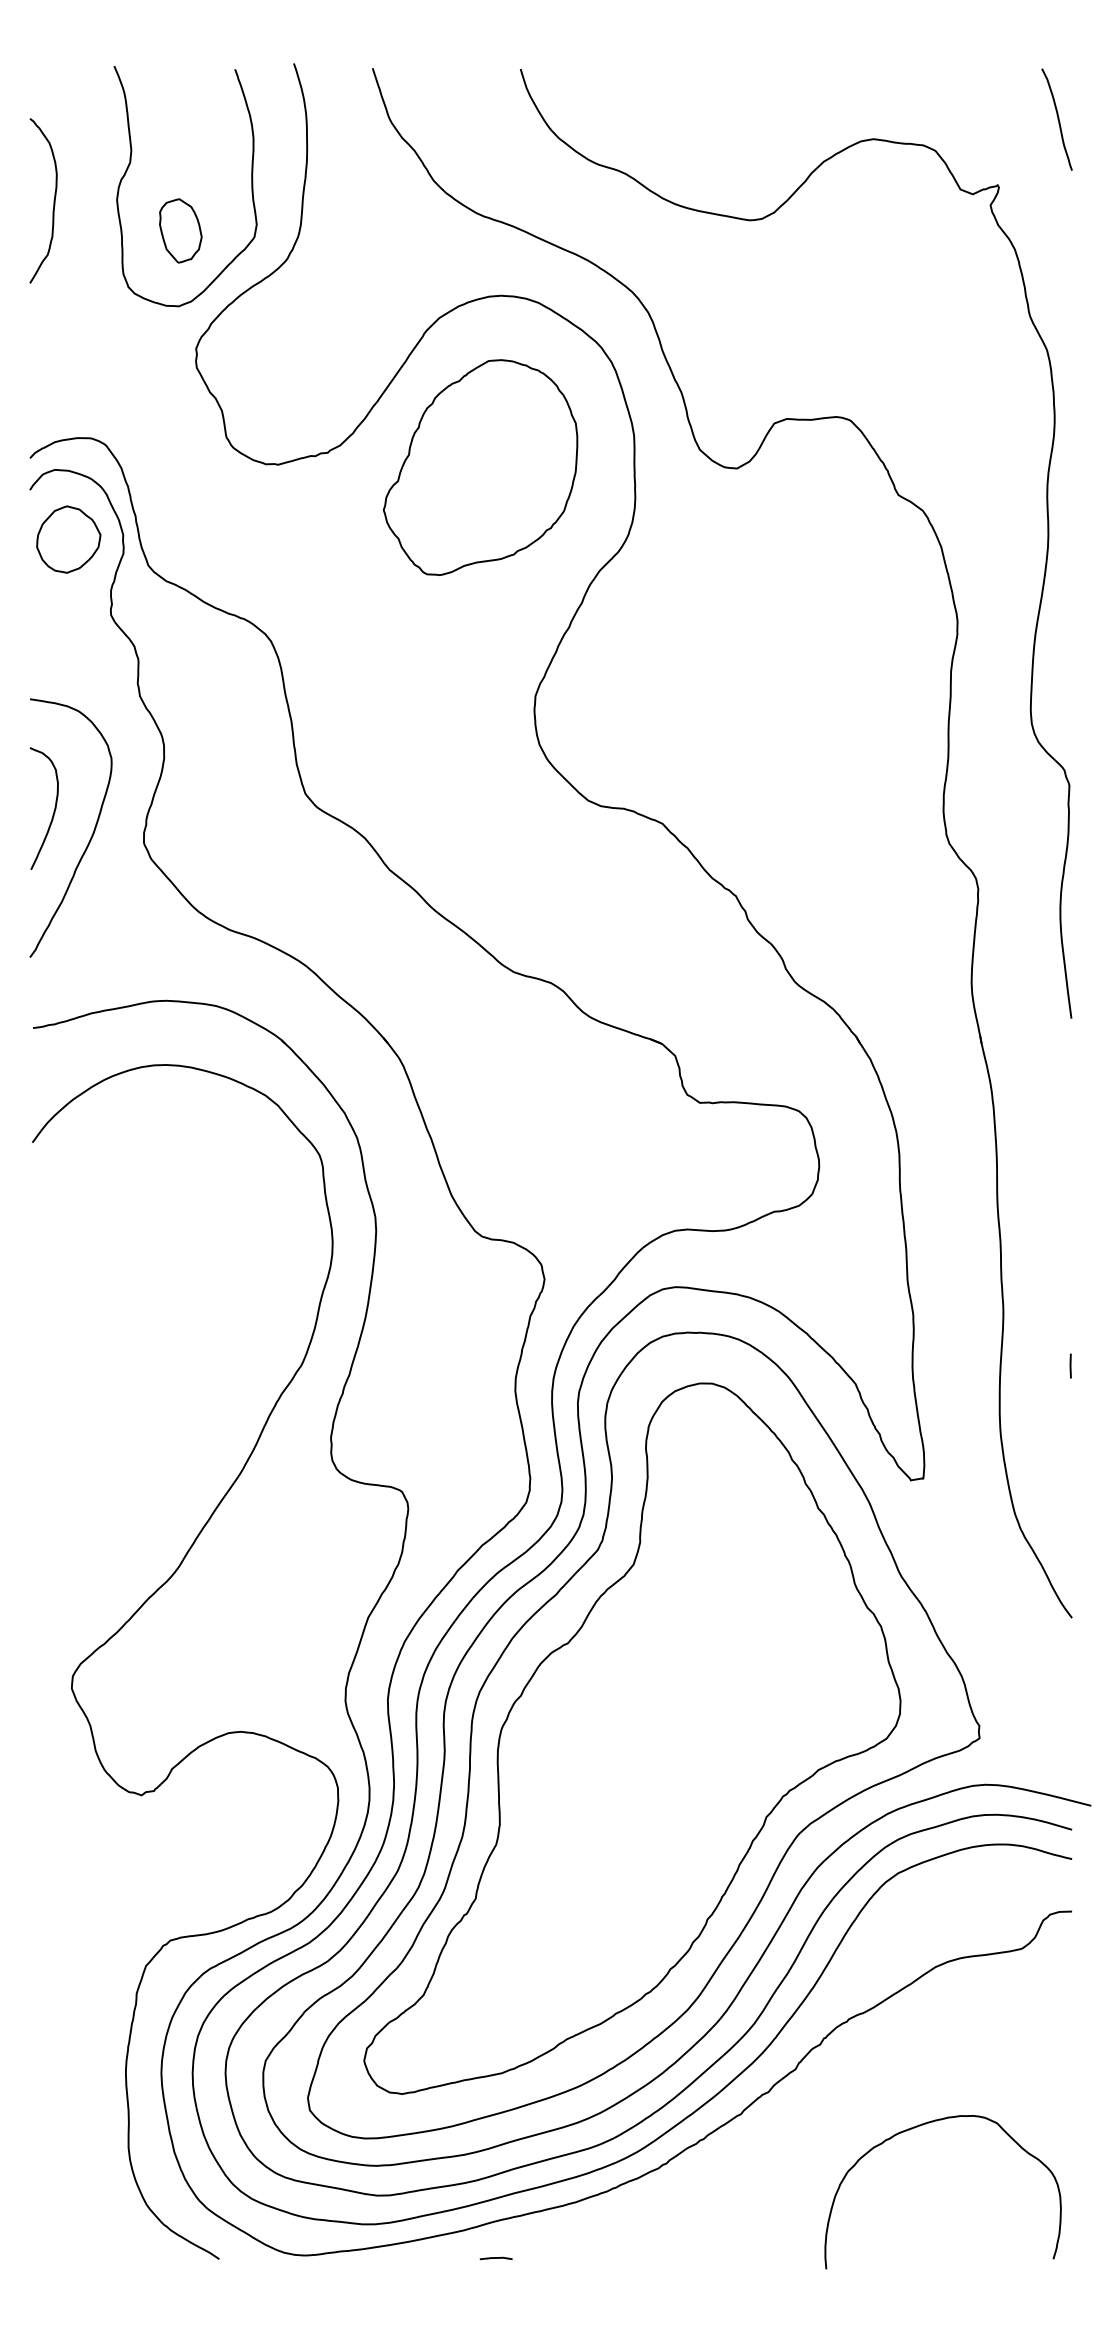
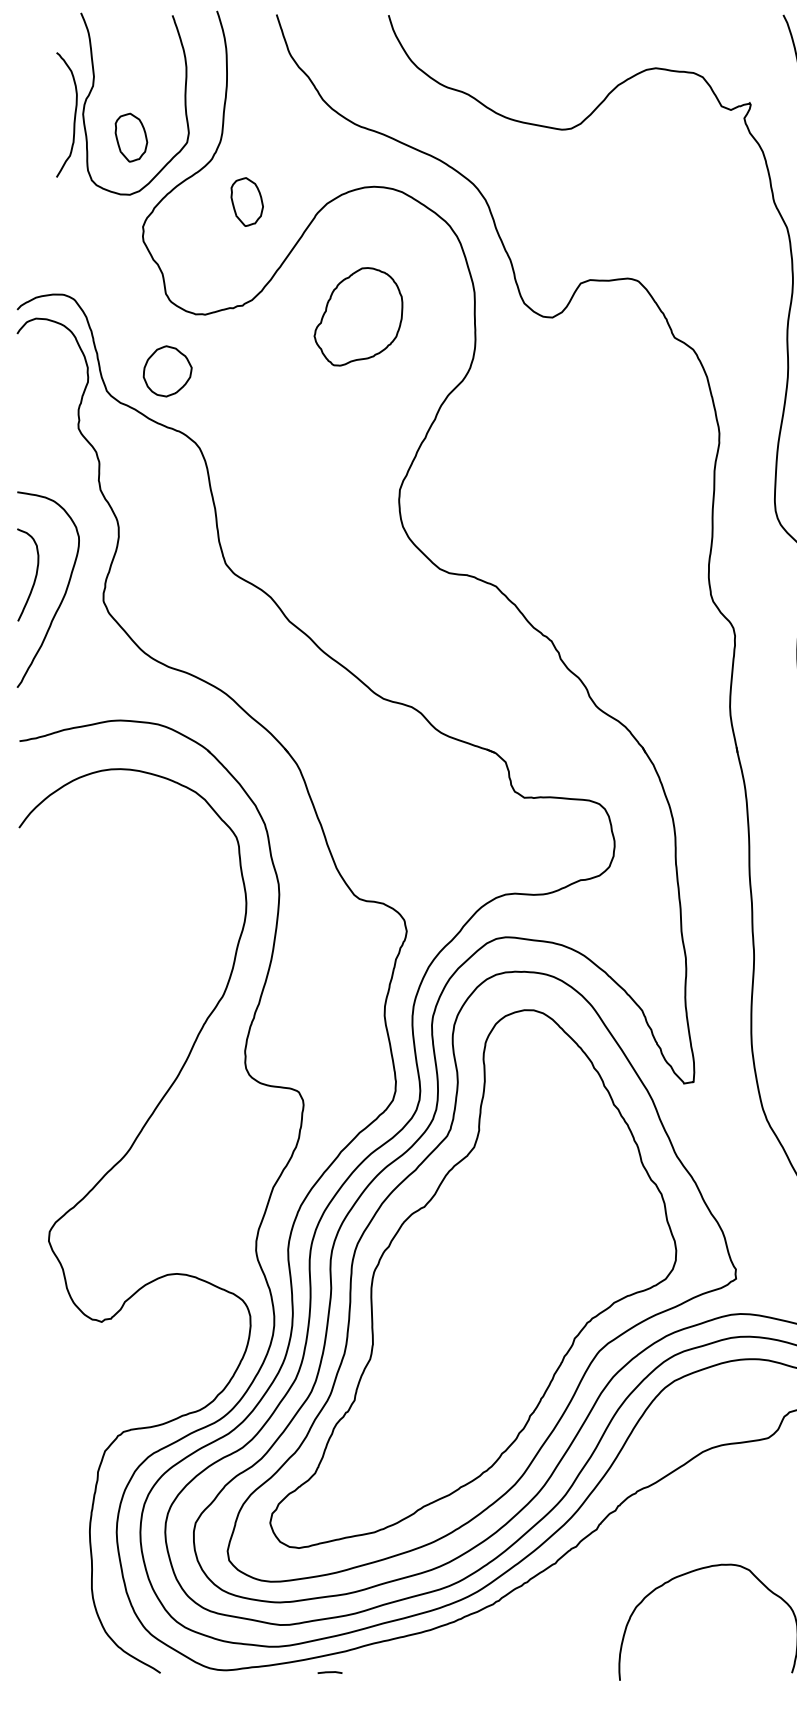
curve: (53, 200) -> (74, 114), moved
part: (333, 315) -> (247, 201), added
part: (480, 467) -> (358, 316), size x0.6
part: (68, 539) -> (167, 371), moved
curve: (495, 2258) -> (329, 1672), moved

